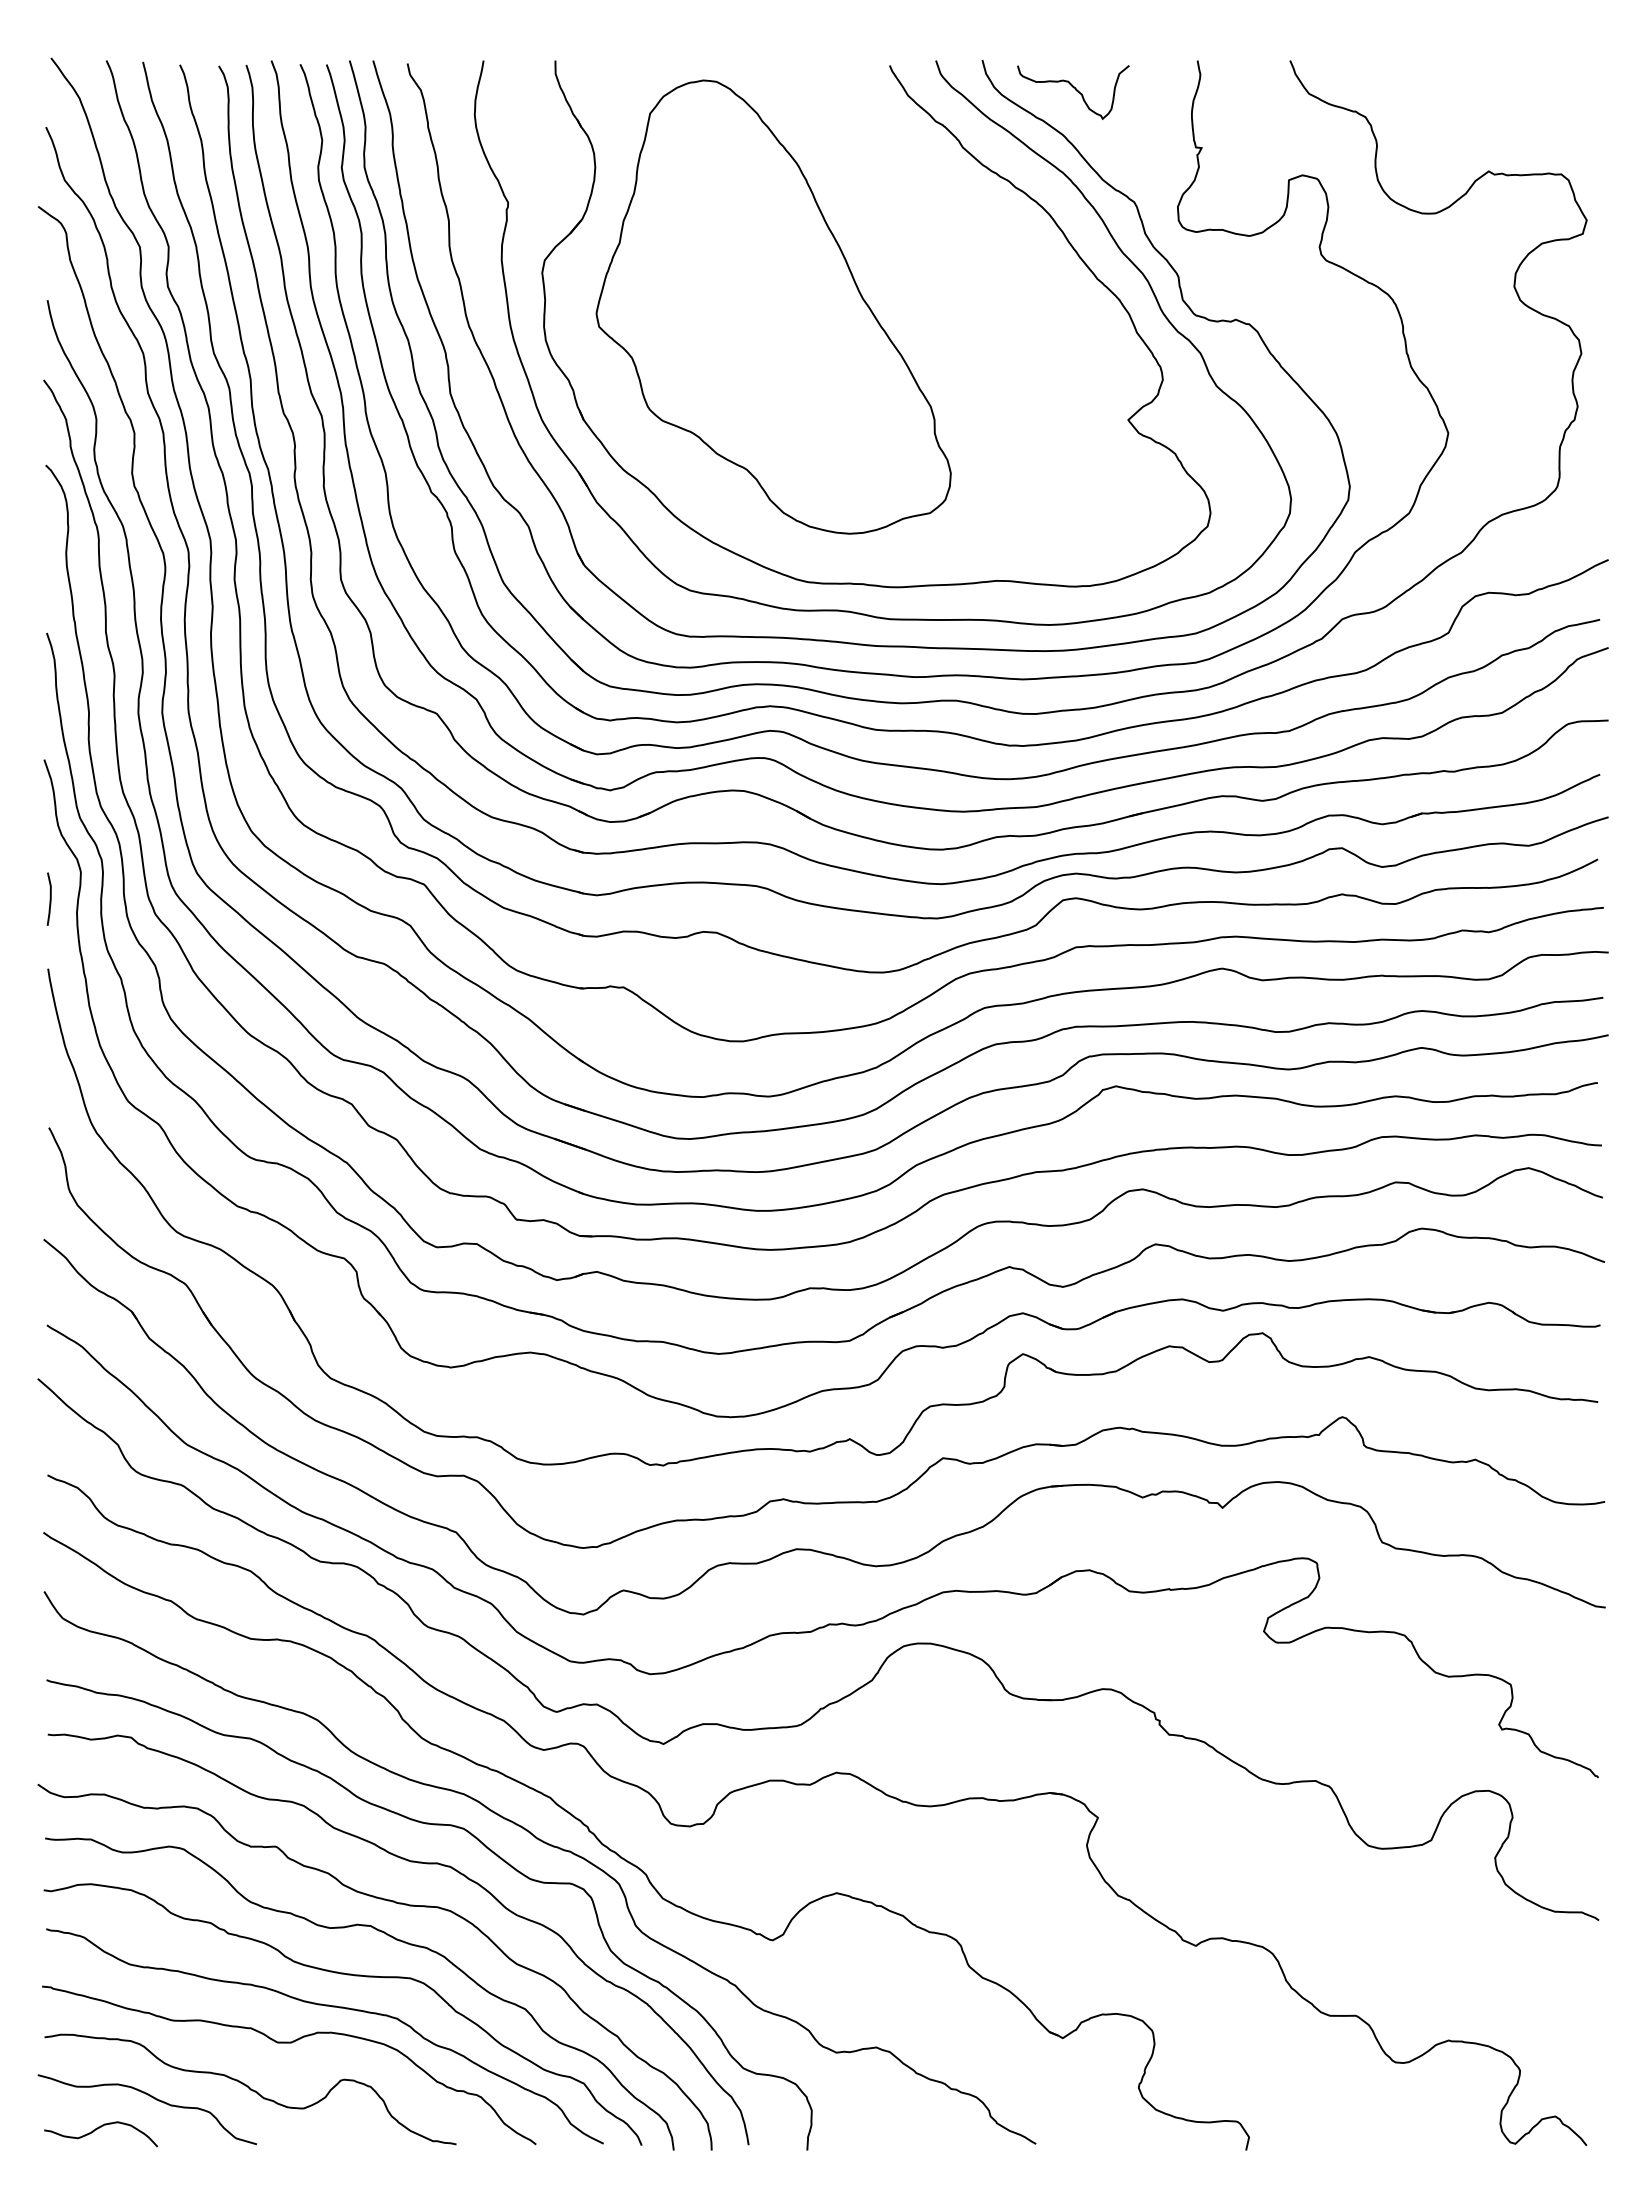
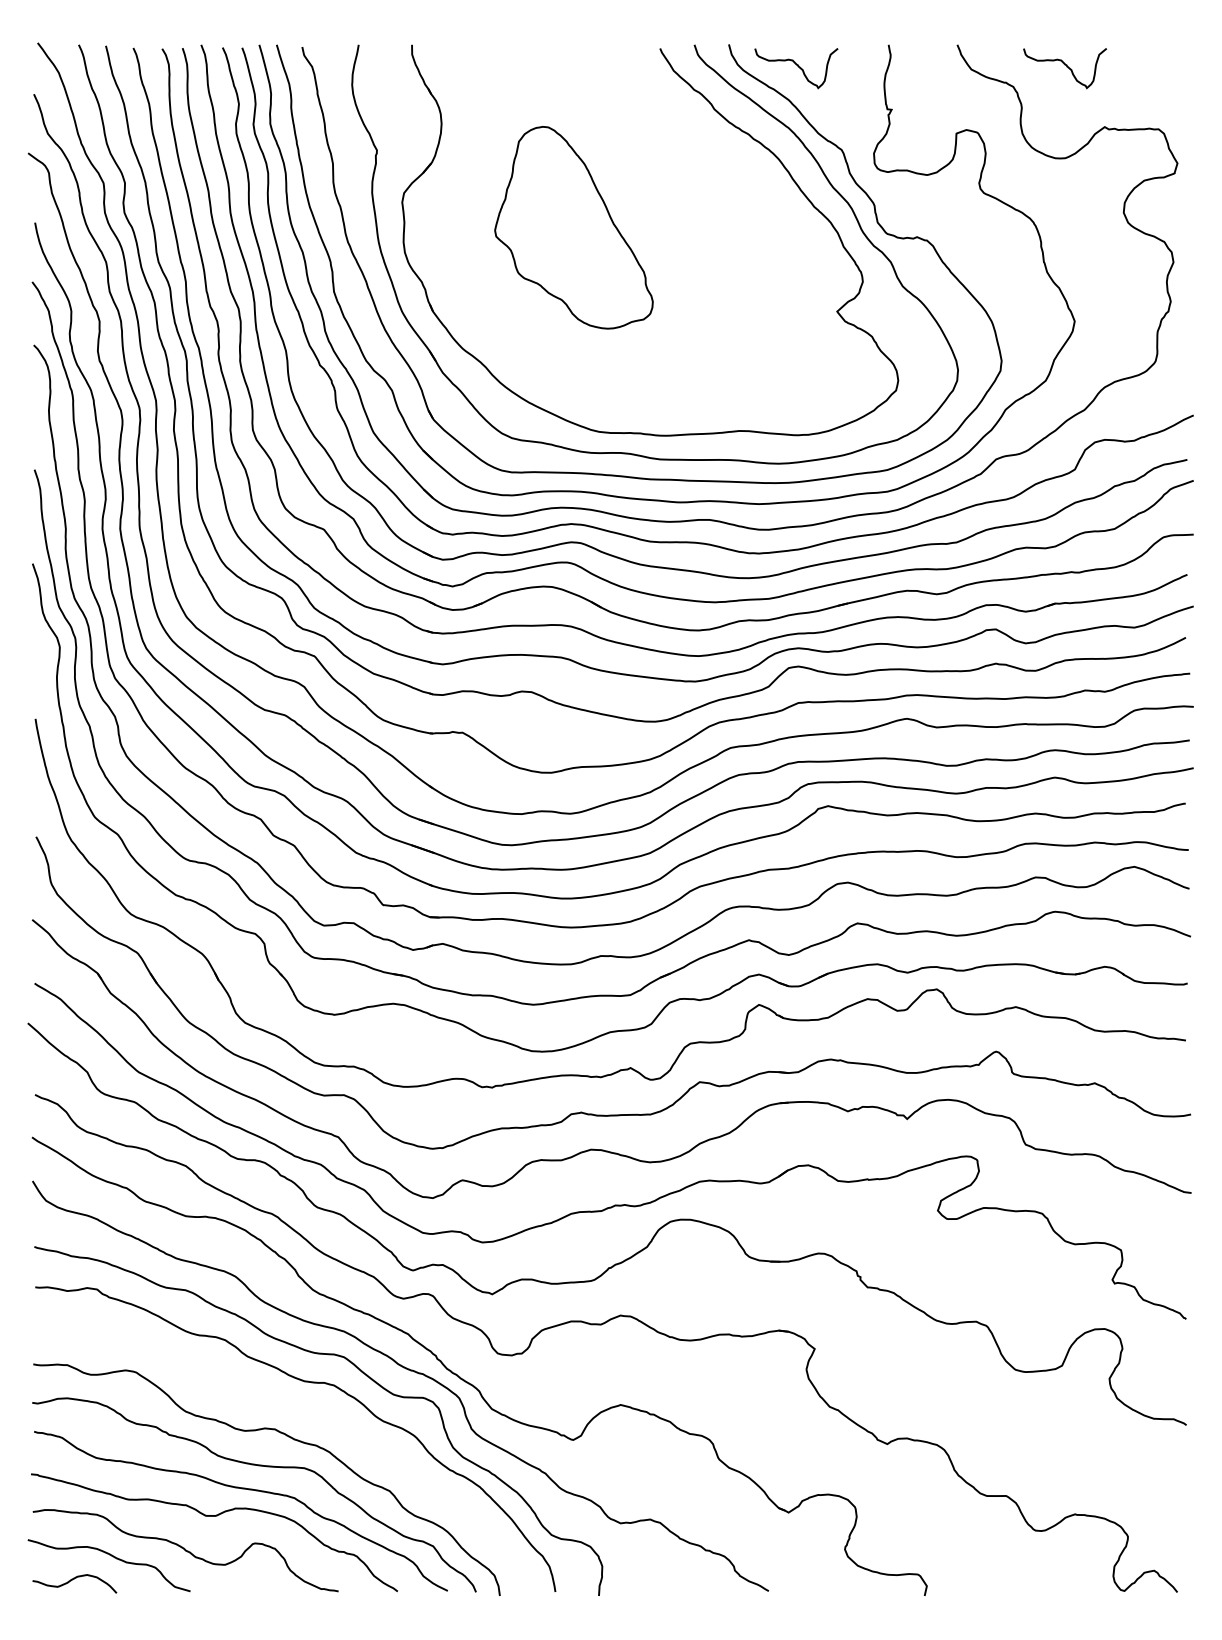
curve: (1437, 90) -> (1066, 67), added
part: (773, 306) -> (573, 227), size x0.6
curve: (49, 898) -> (36, 666), removed
curve: (387, 1901) -> (287, 1411), removed

